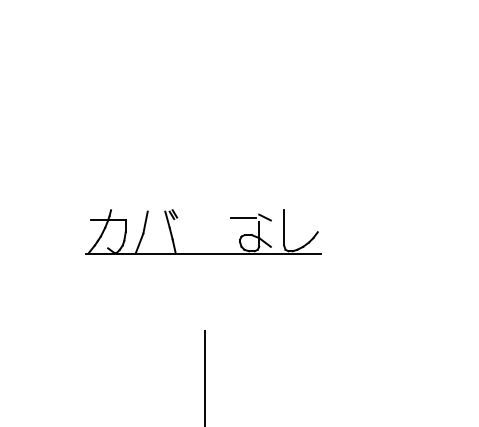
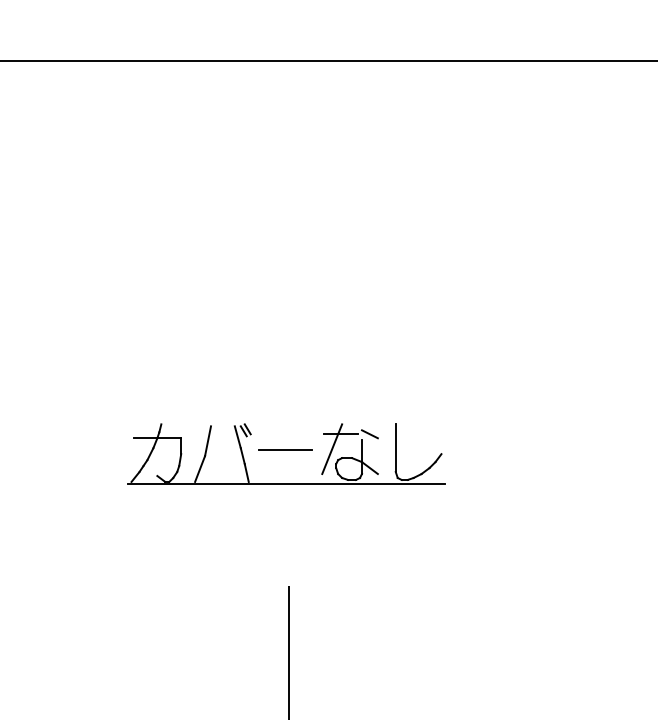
line: (237, 228) -> (332, 449), added
line: (202, 229) -> (285, 450), added

